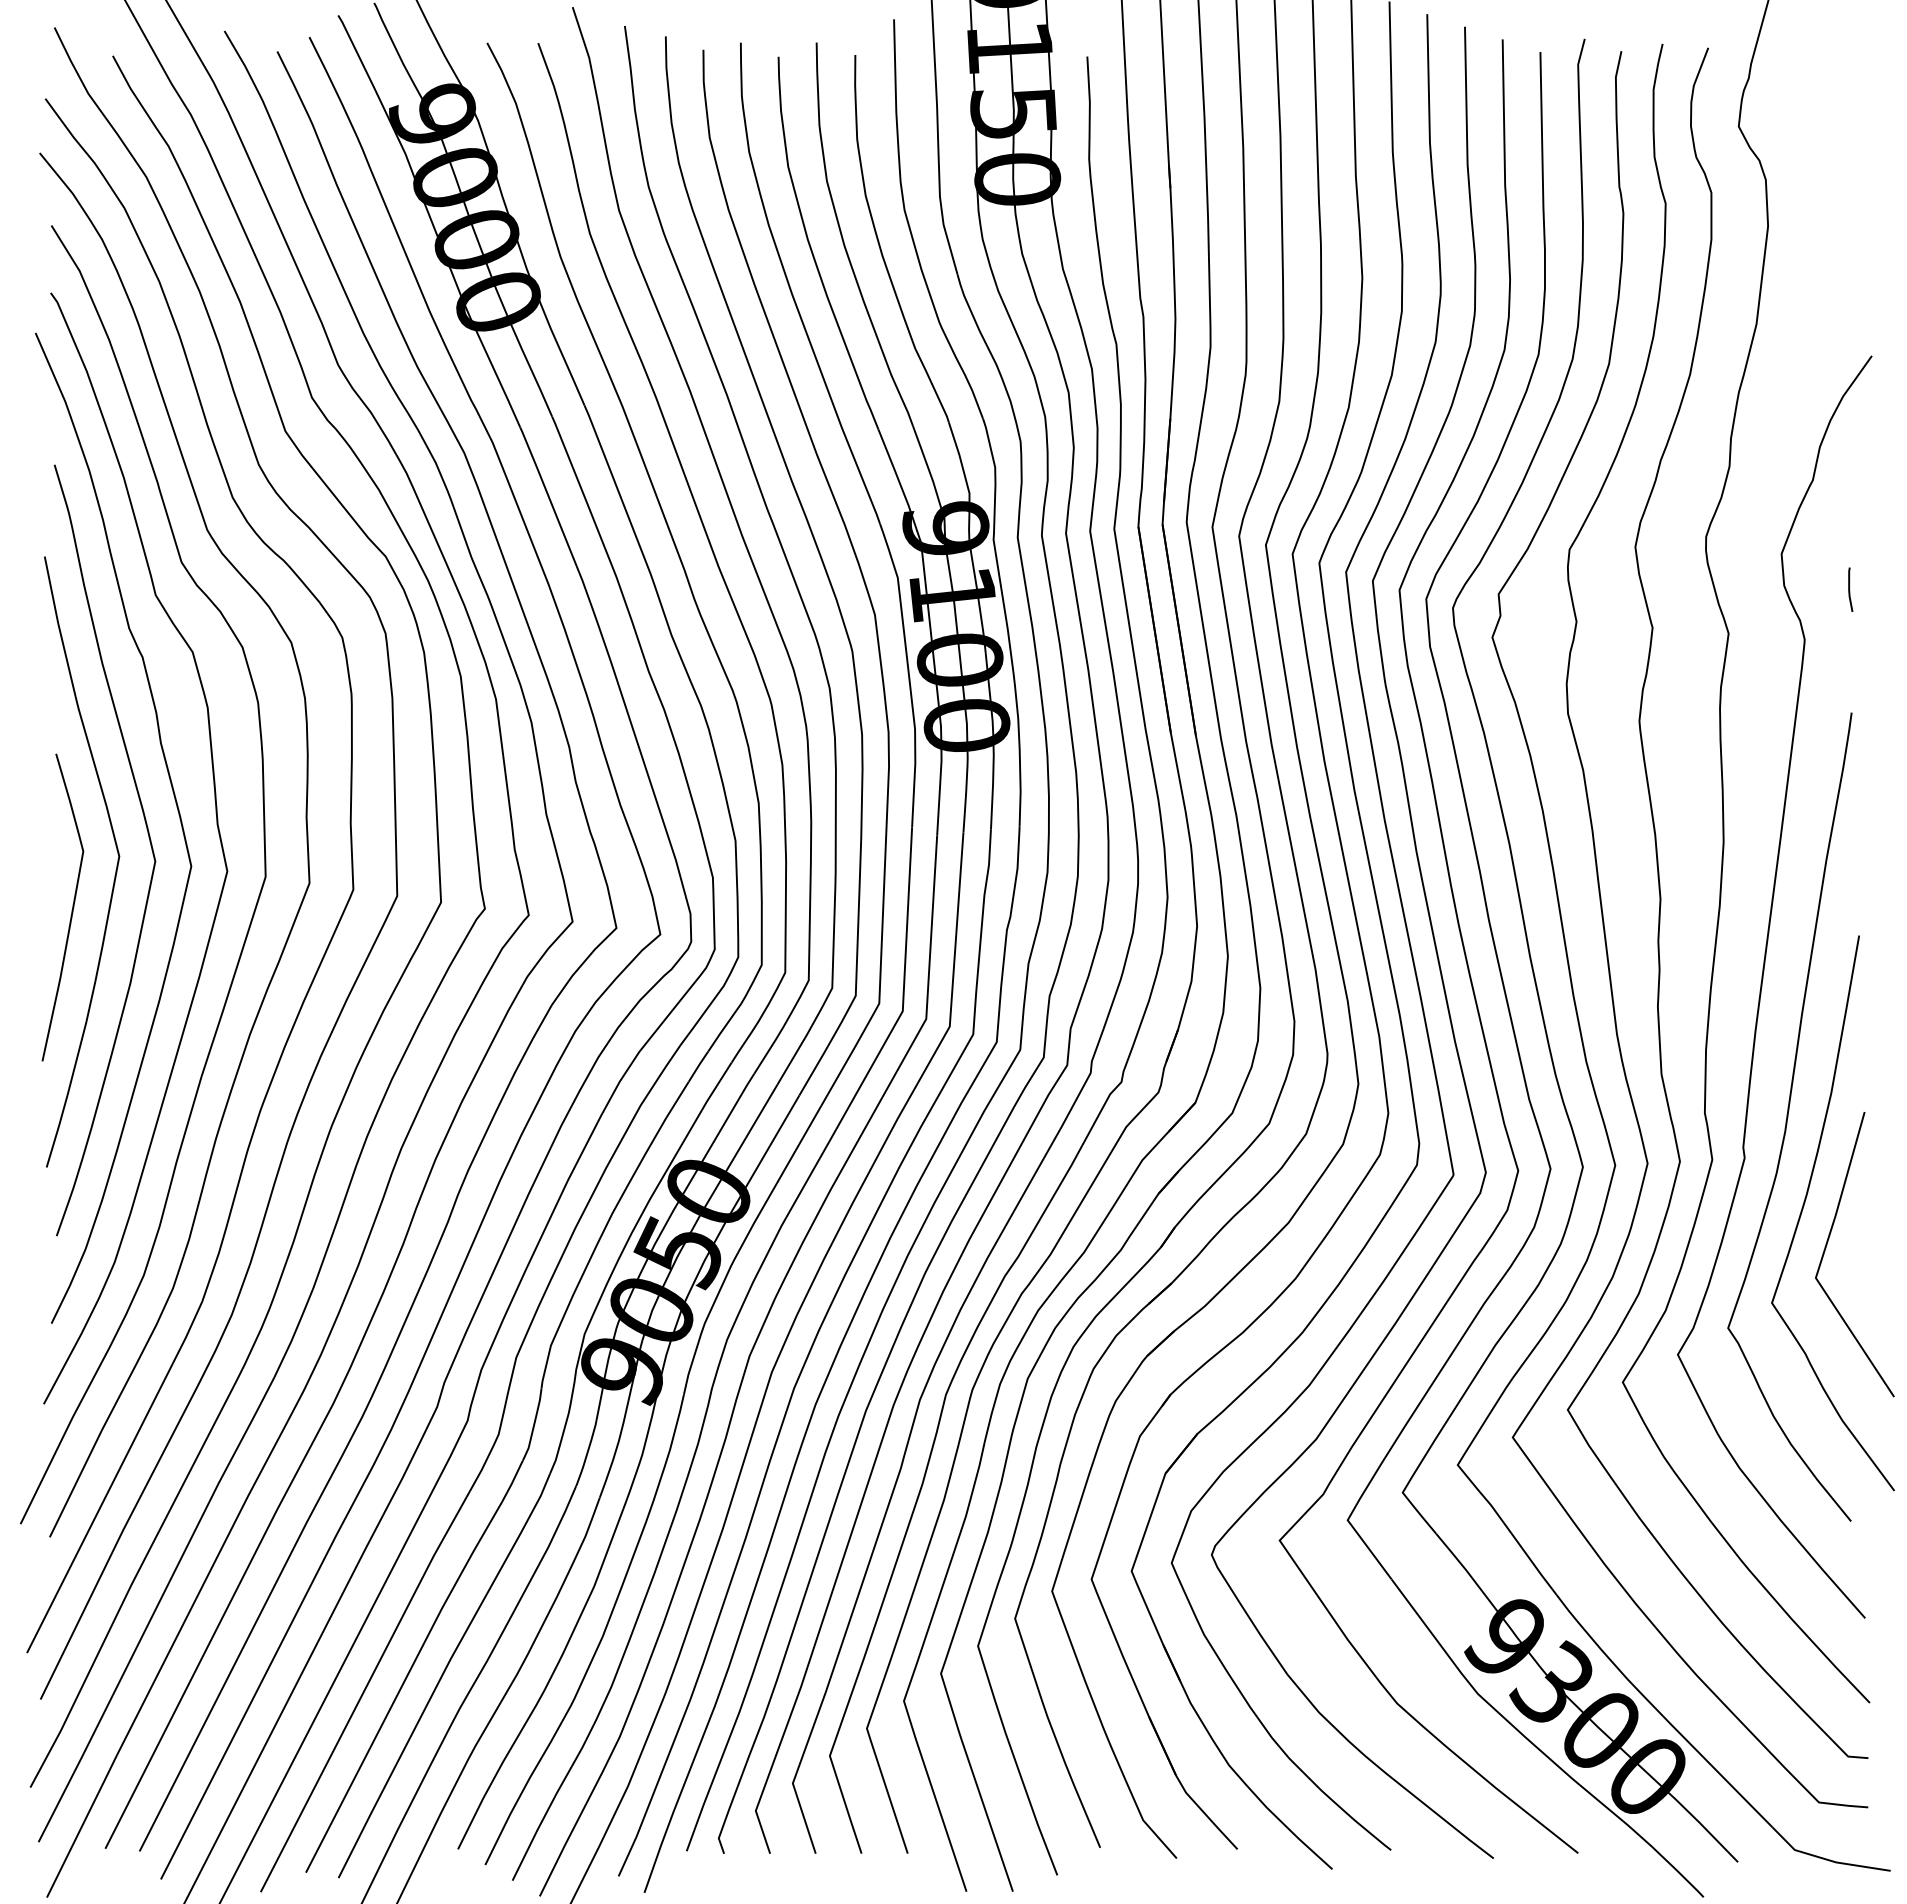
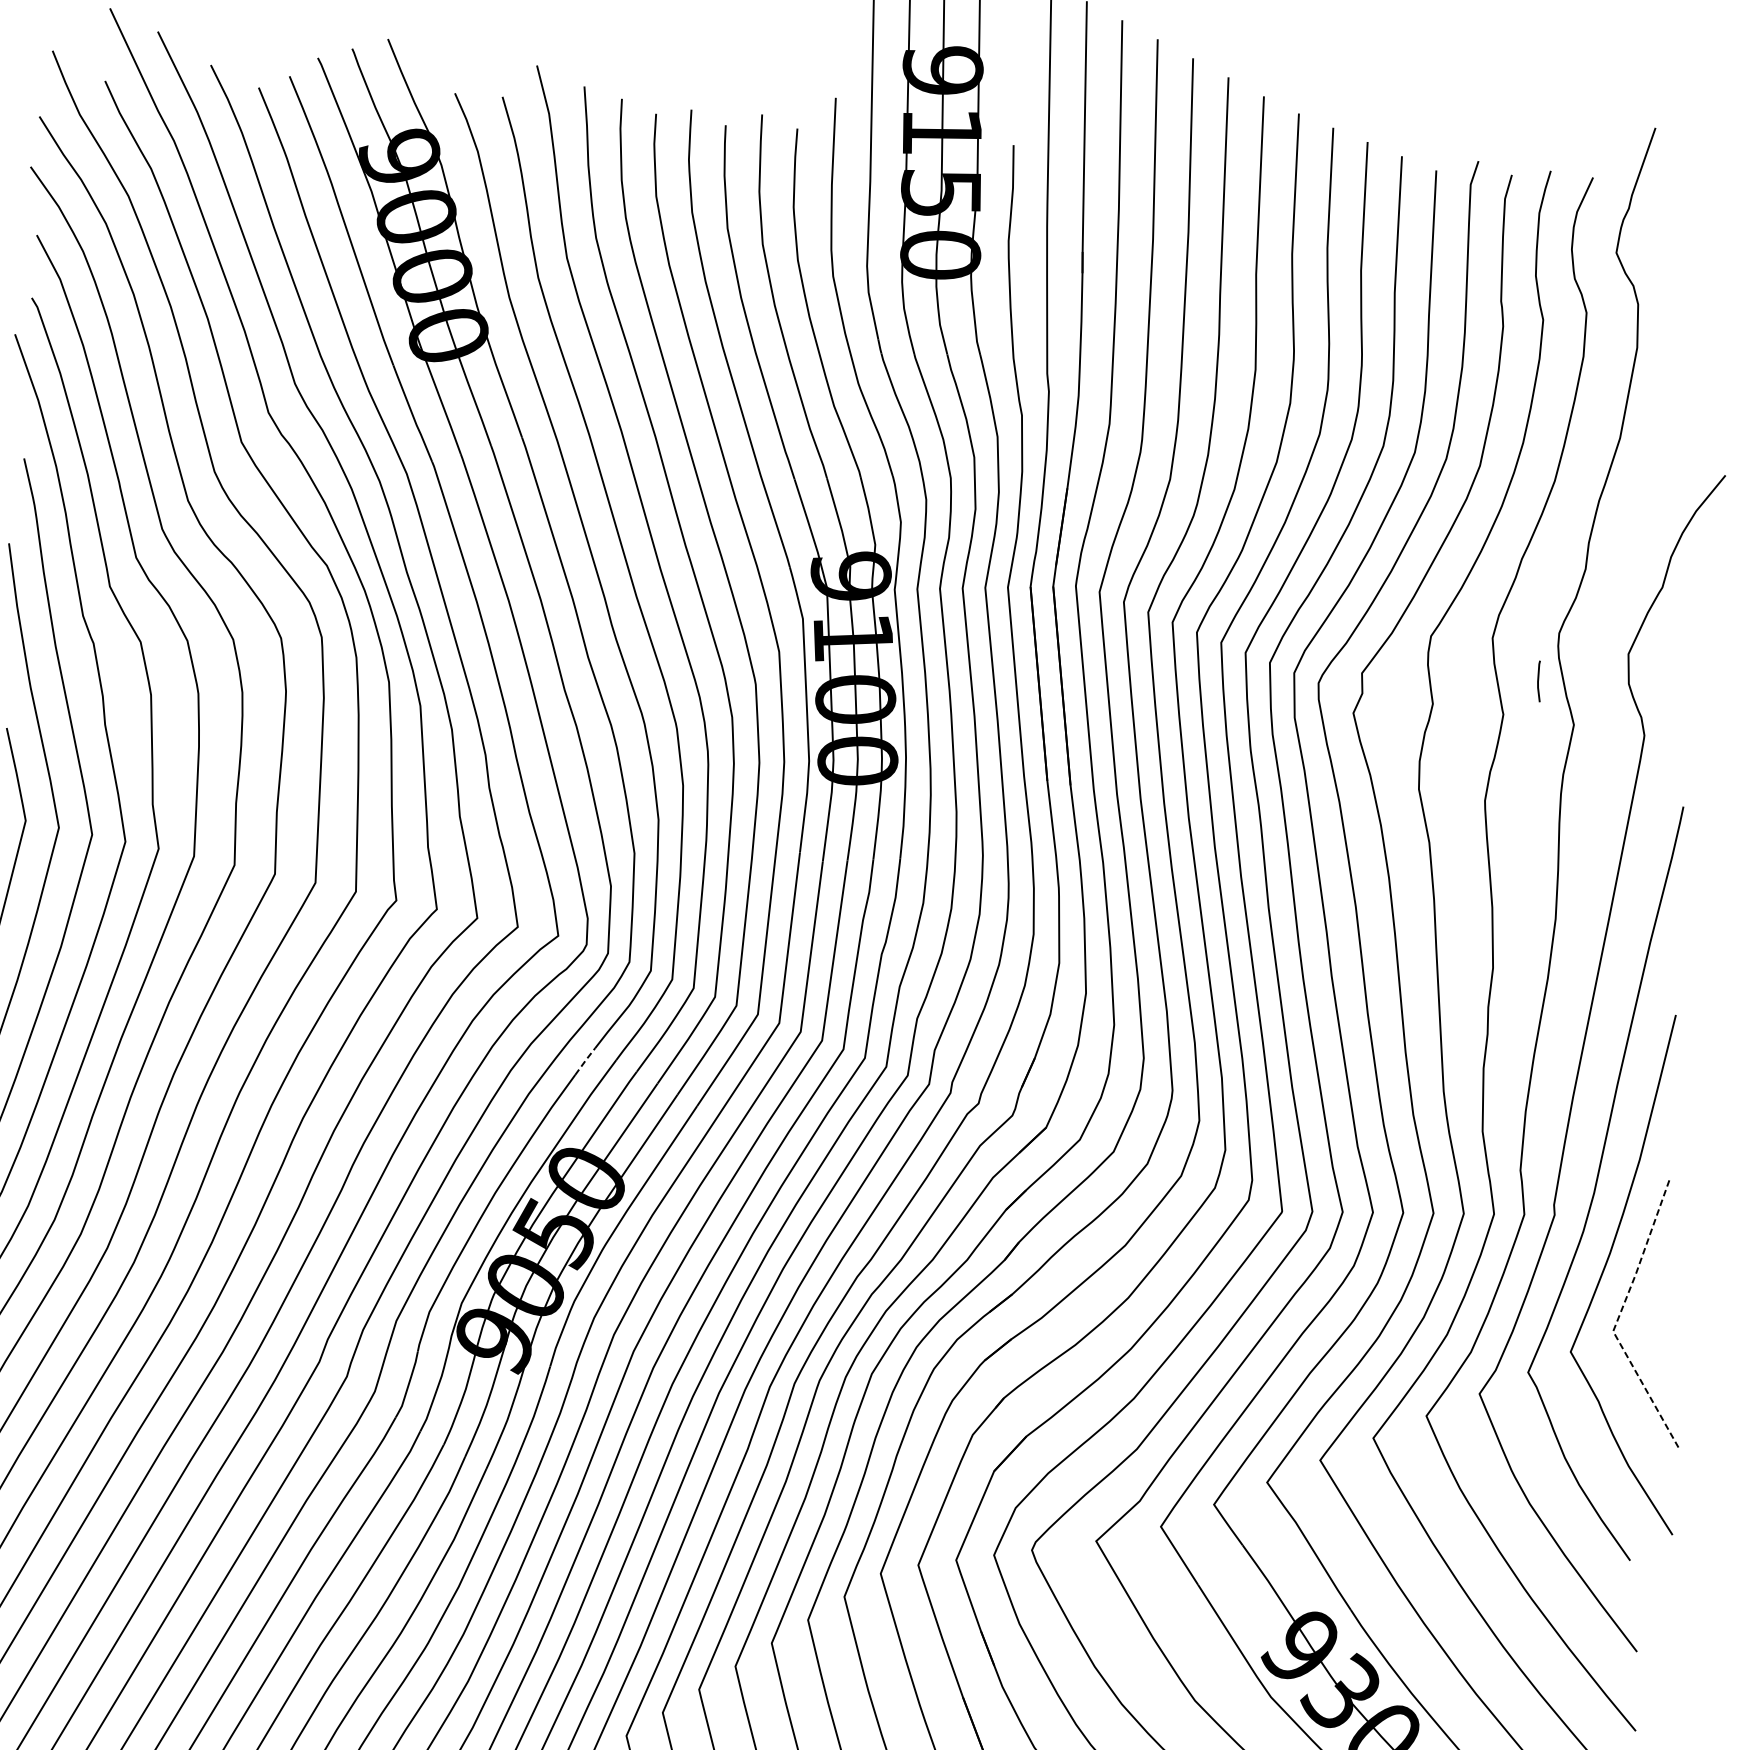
line: (1849, 589) -> (1538, 681), moved
line: (698, 1065) -> (585, 1060), solid -> dashed
line: (1820, 1262) -> (1618, 1317), solid -> dashed

